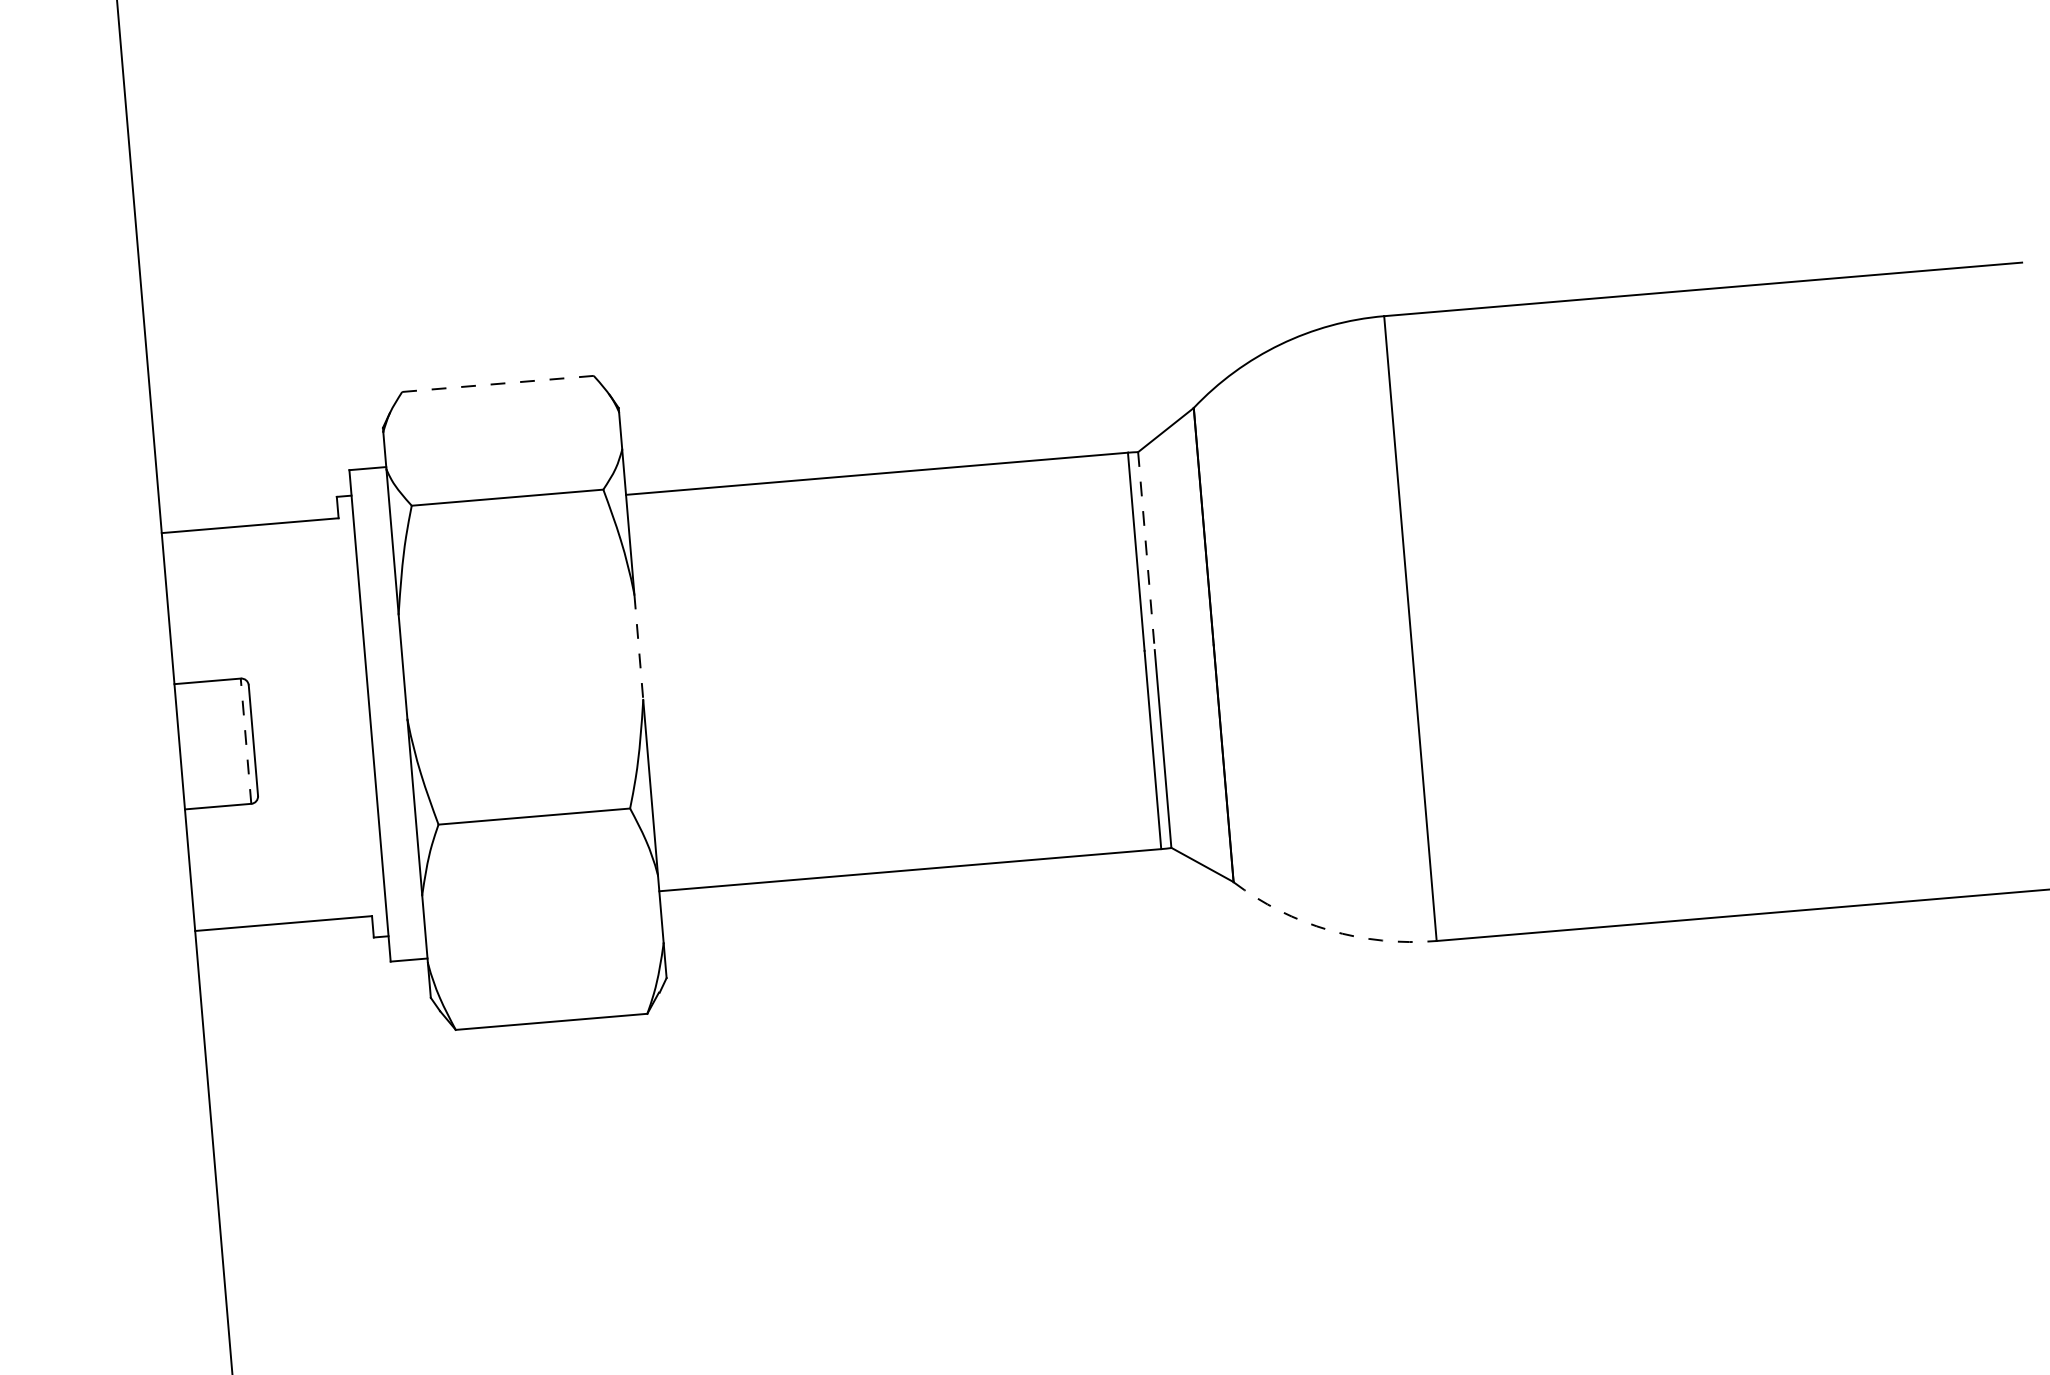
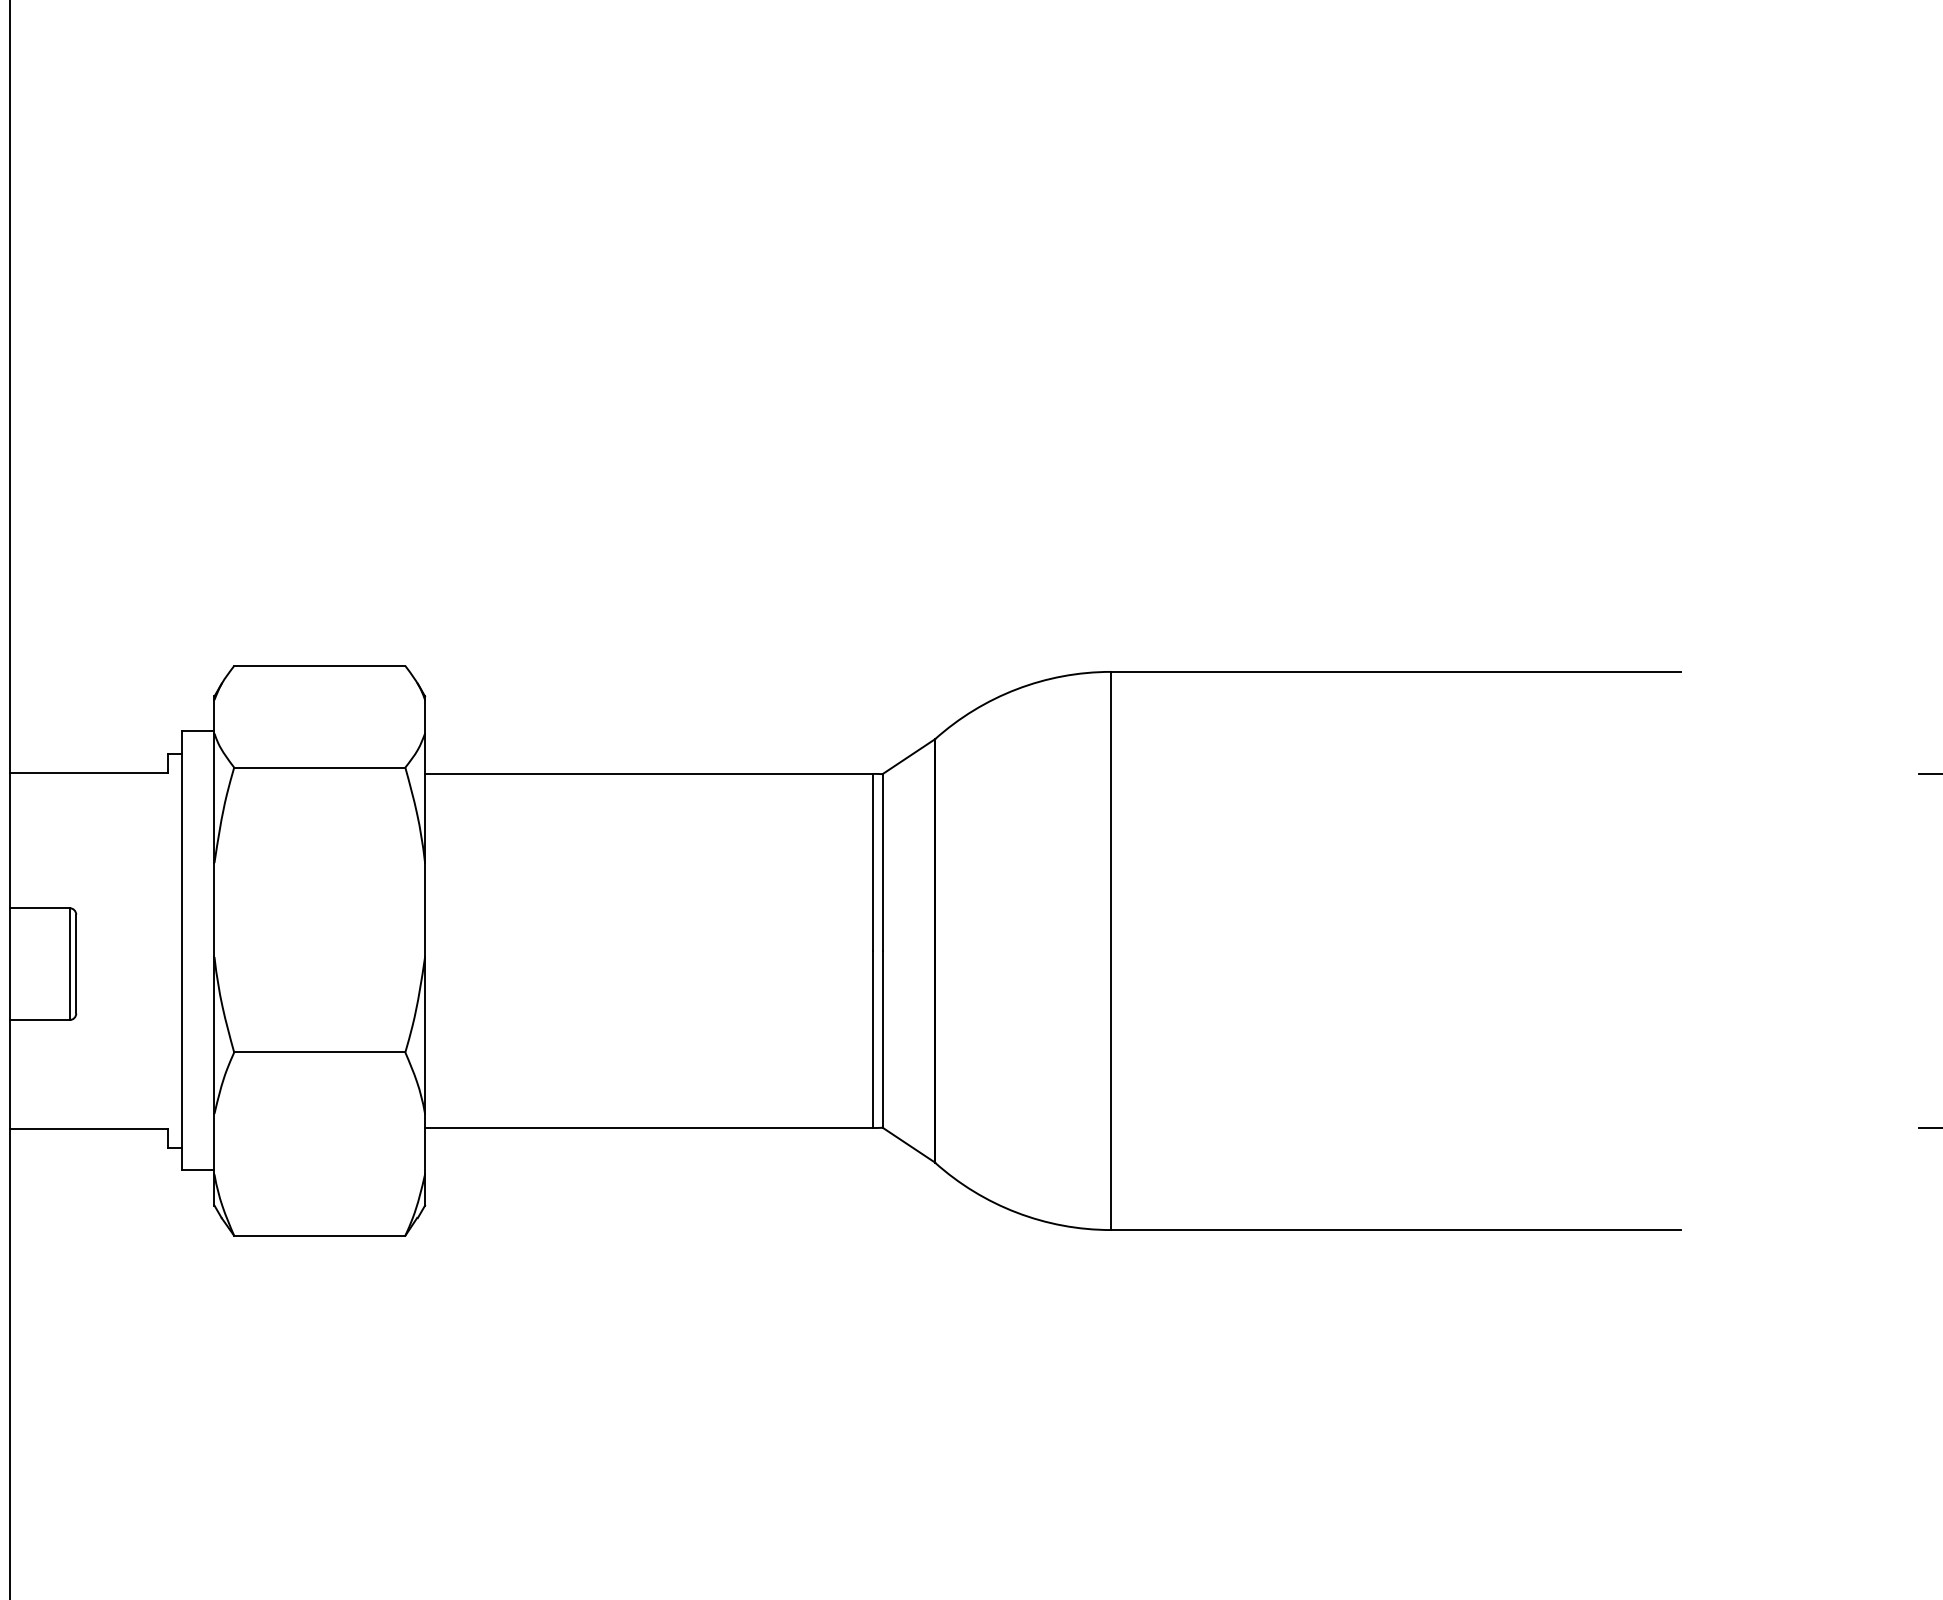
line: (497, 383) -> (319, 665), dashed -> solid
line: (1146, 552) -> (882, 863), dashed -> solid
line: (639, 647) -> (425, 910), dashed -> solid
line: (245, 741) -> (69, 964), dashed -> solid
arc: (1329, 930) -> (1016, 1212), dashed -> solid

